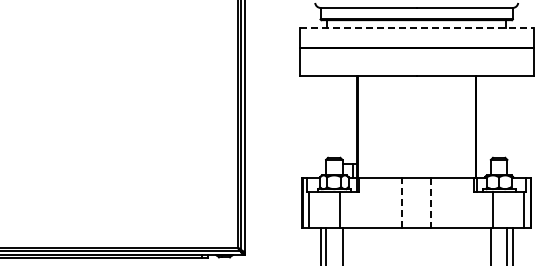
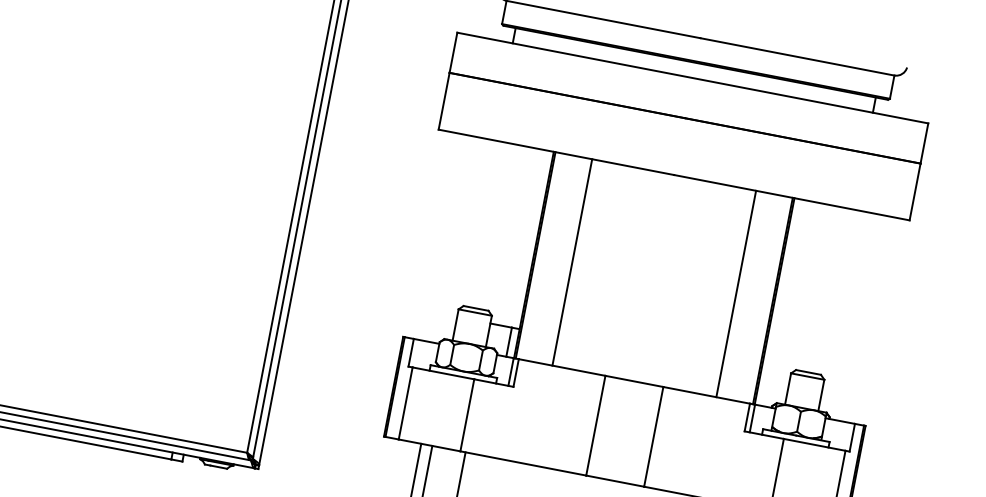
line: (416, 27) -> (692, 77), dashed -> solid
line: (376, 126) -> (573, 261), added
line: (457, 126) -> (736, 293), added
line: (402, 202) -> (596, 424), dashed -> solid
line: (431, 202) -> (654, 436), dashed -> solid

